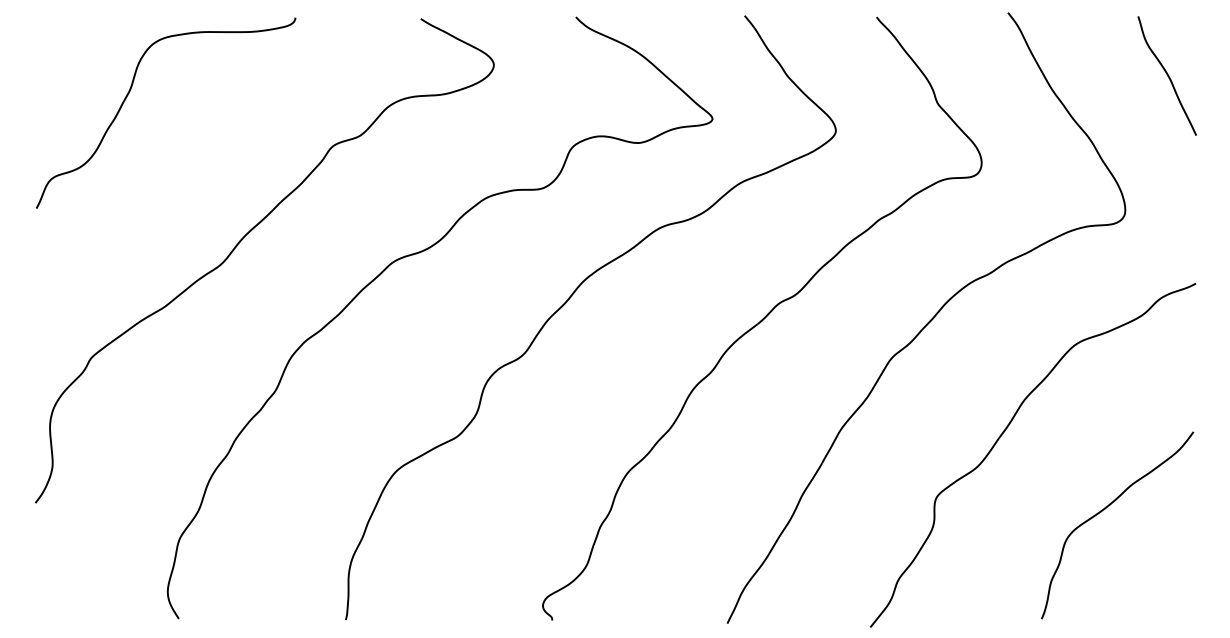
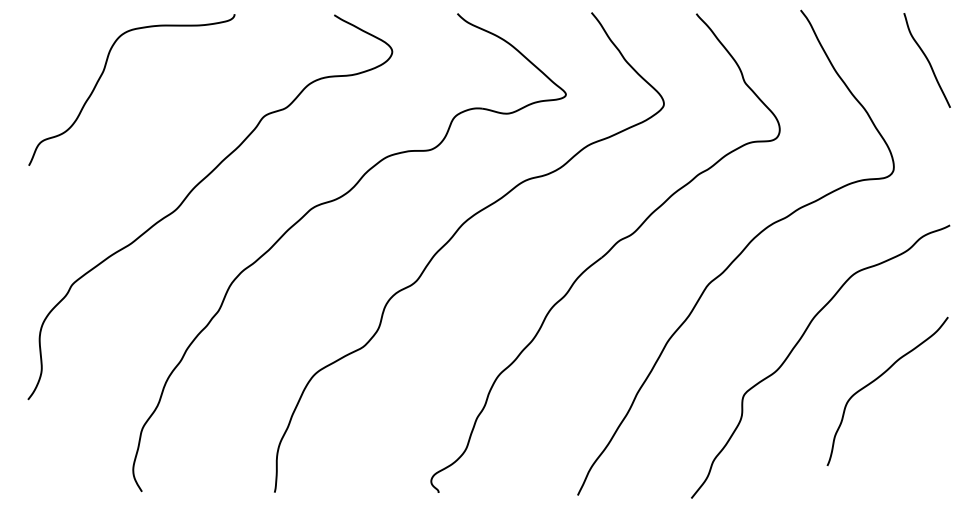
curve: (1108, 507) -> (880, 377), moved

